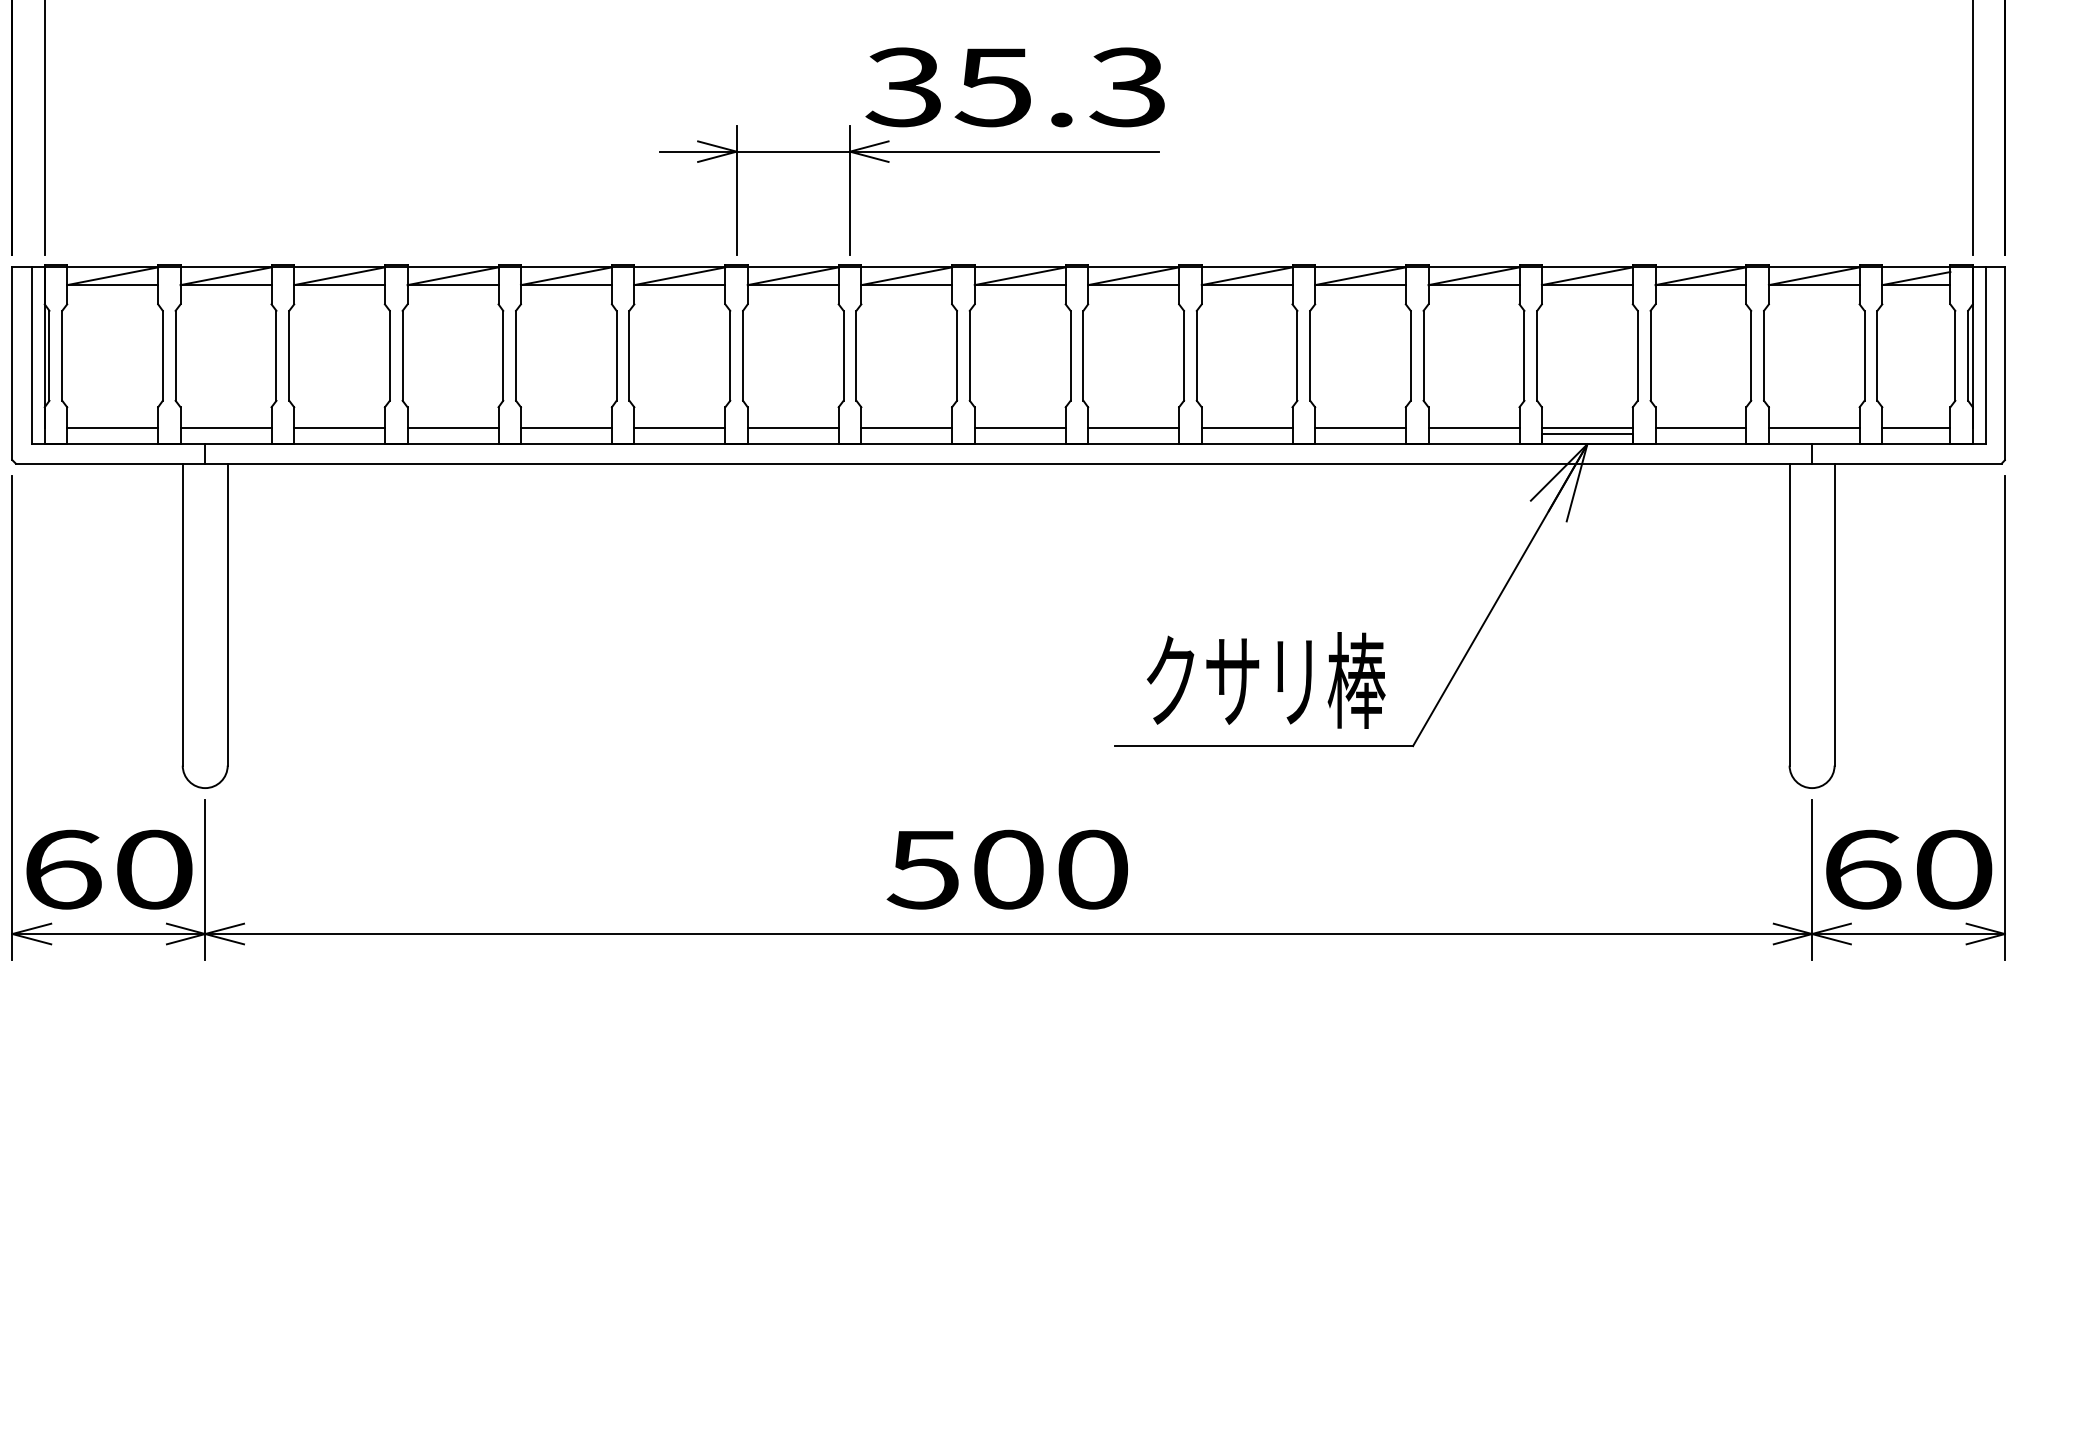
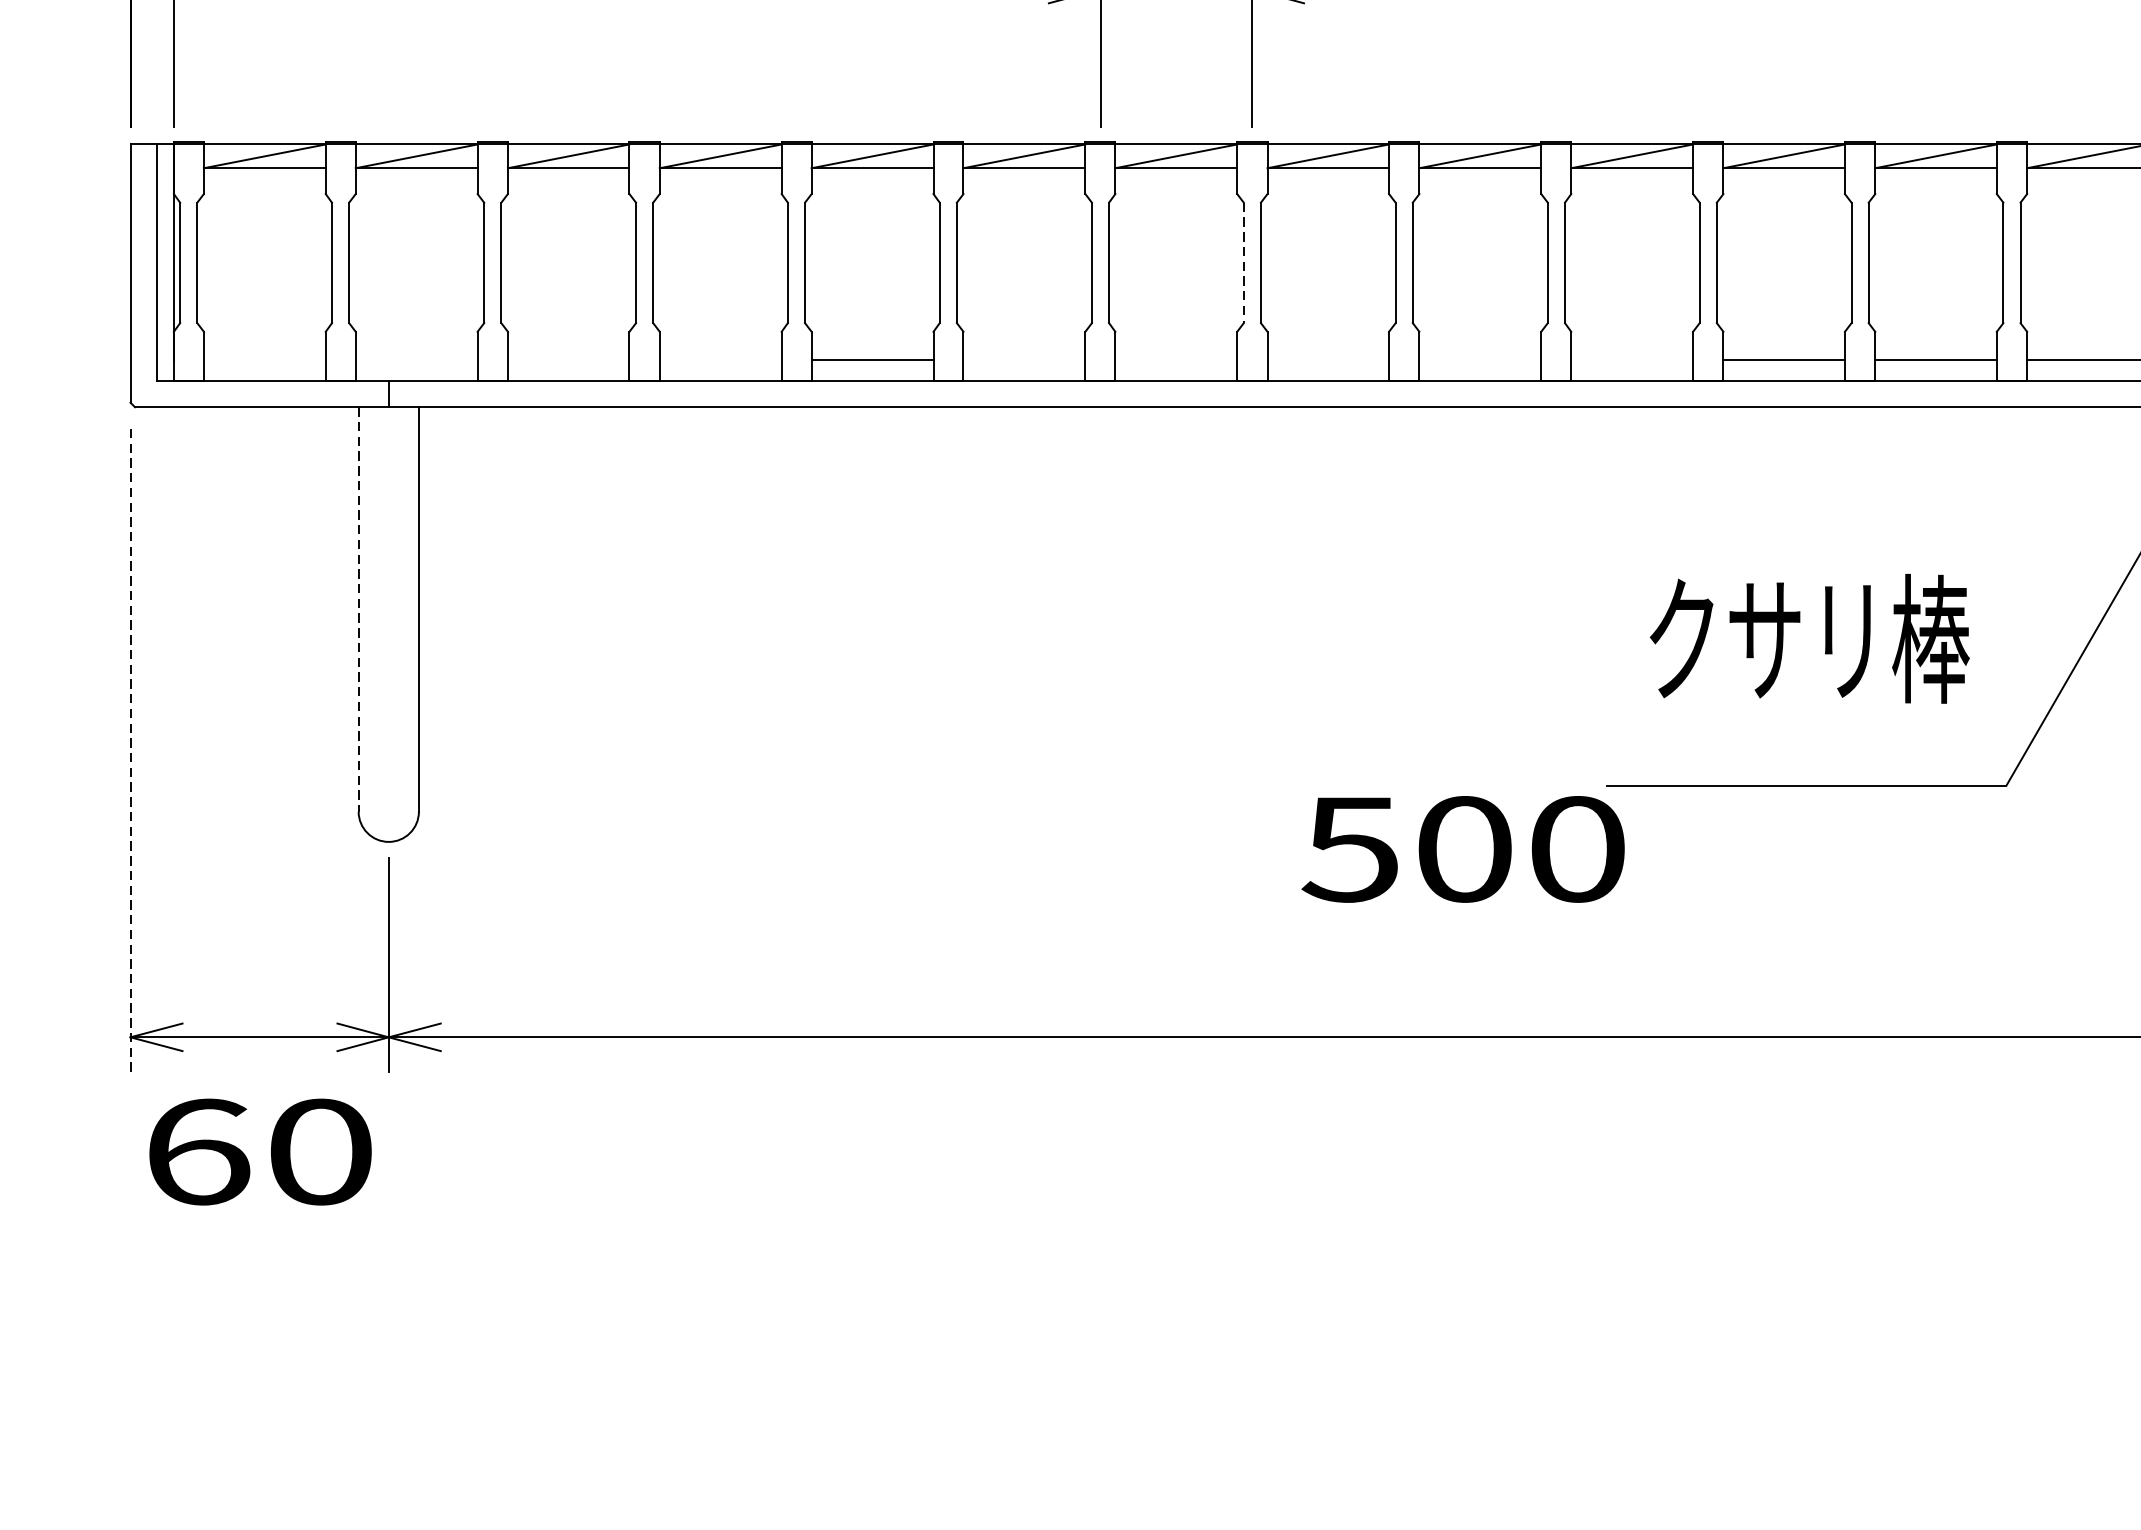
line: (843, 355) -> (1243, 262), solid -> dashed
line: (112, 428) -> (264, 360), removed
line: (225, 428) -> (415, 360), removed
line: (339, 428) -> (568, 360), removed
line: (452, 428) -> (719, 360), removed
line: (679, 428) -> (1023, 360), removed
line: (792, 428) -> (1175, 360), removed
line: (906, 428) -> (1327, 360), removed
line: (1019, 428) -> (1479, 360), removed
line: (1133, 428) -> (1632, 360), removed
line: (182, 615) -> (358, 610), solid -> dashed
text: (1265, 680) -> (1808, 638), moved
line: (12, 718) -> (130, 748), solid -> dashed
text: (109, 869) -> (260, 1151), moved
text: (1006, 869) -> (1461, 849), moved

